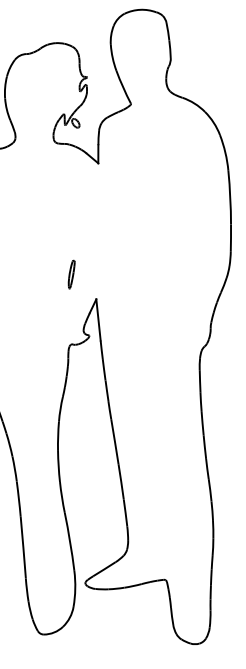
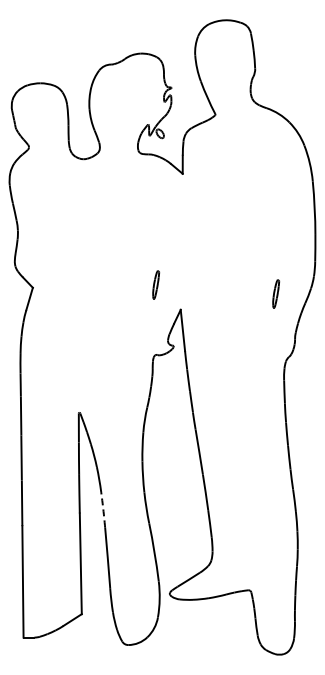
part: (192, 283) -> (276, 293), added
arc: (19, 499) -> (103, 509), solid -> dashed

